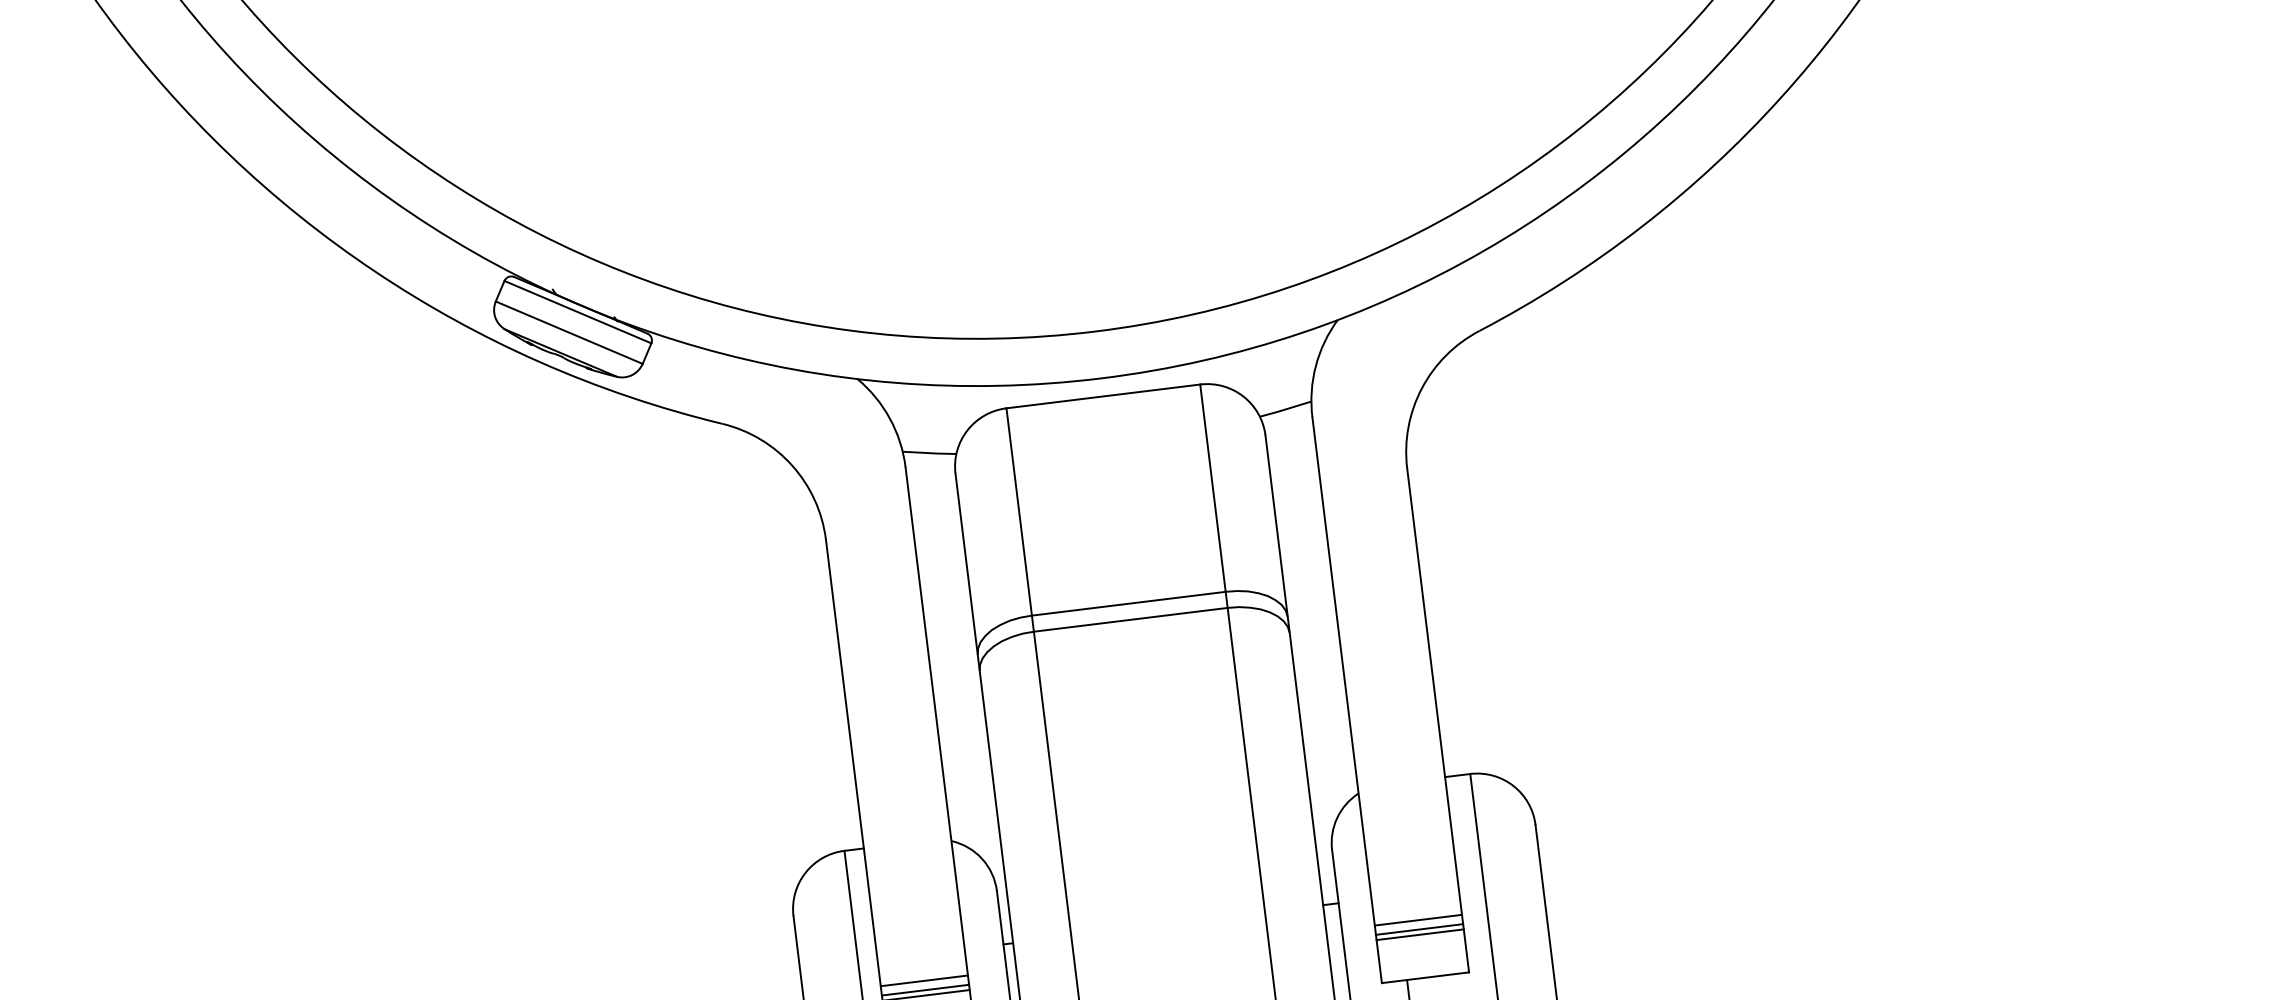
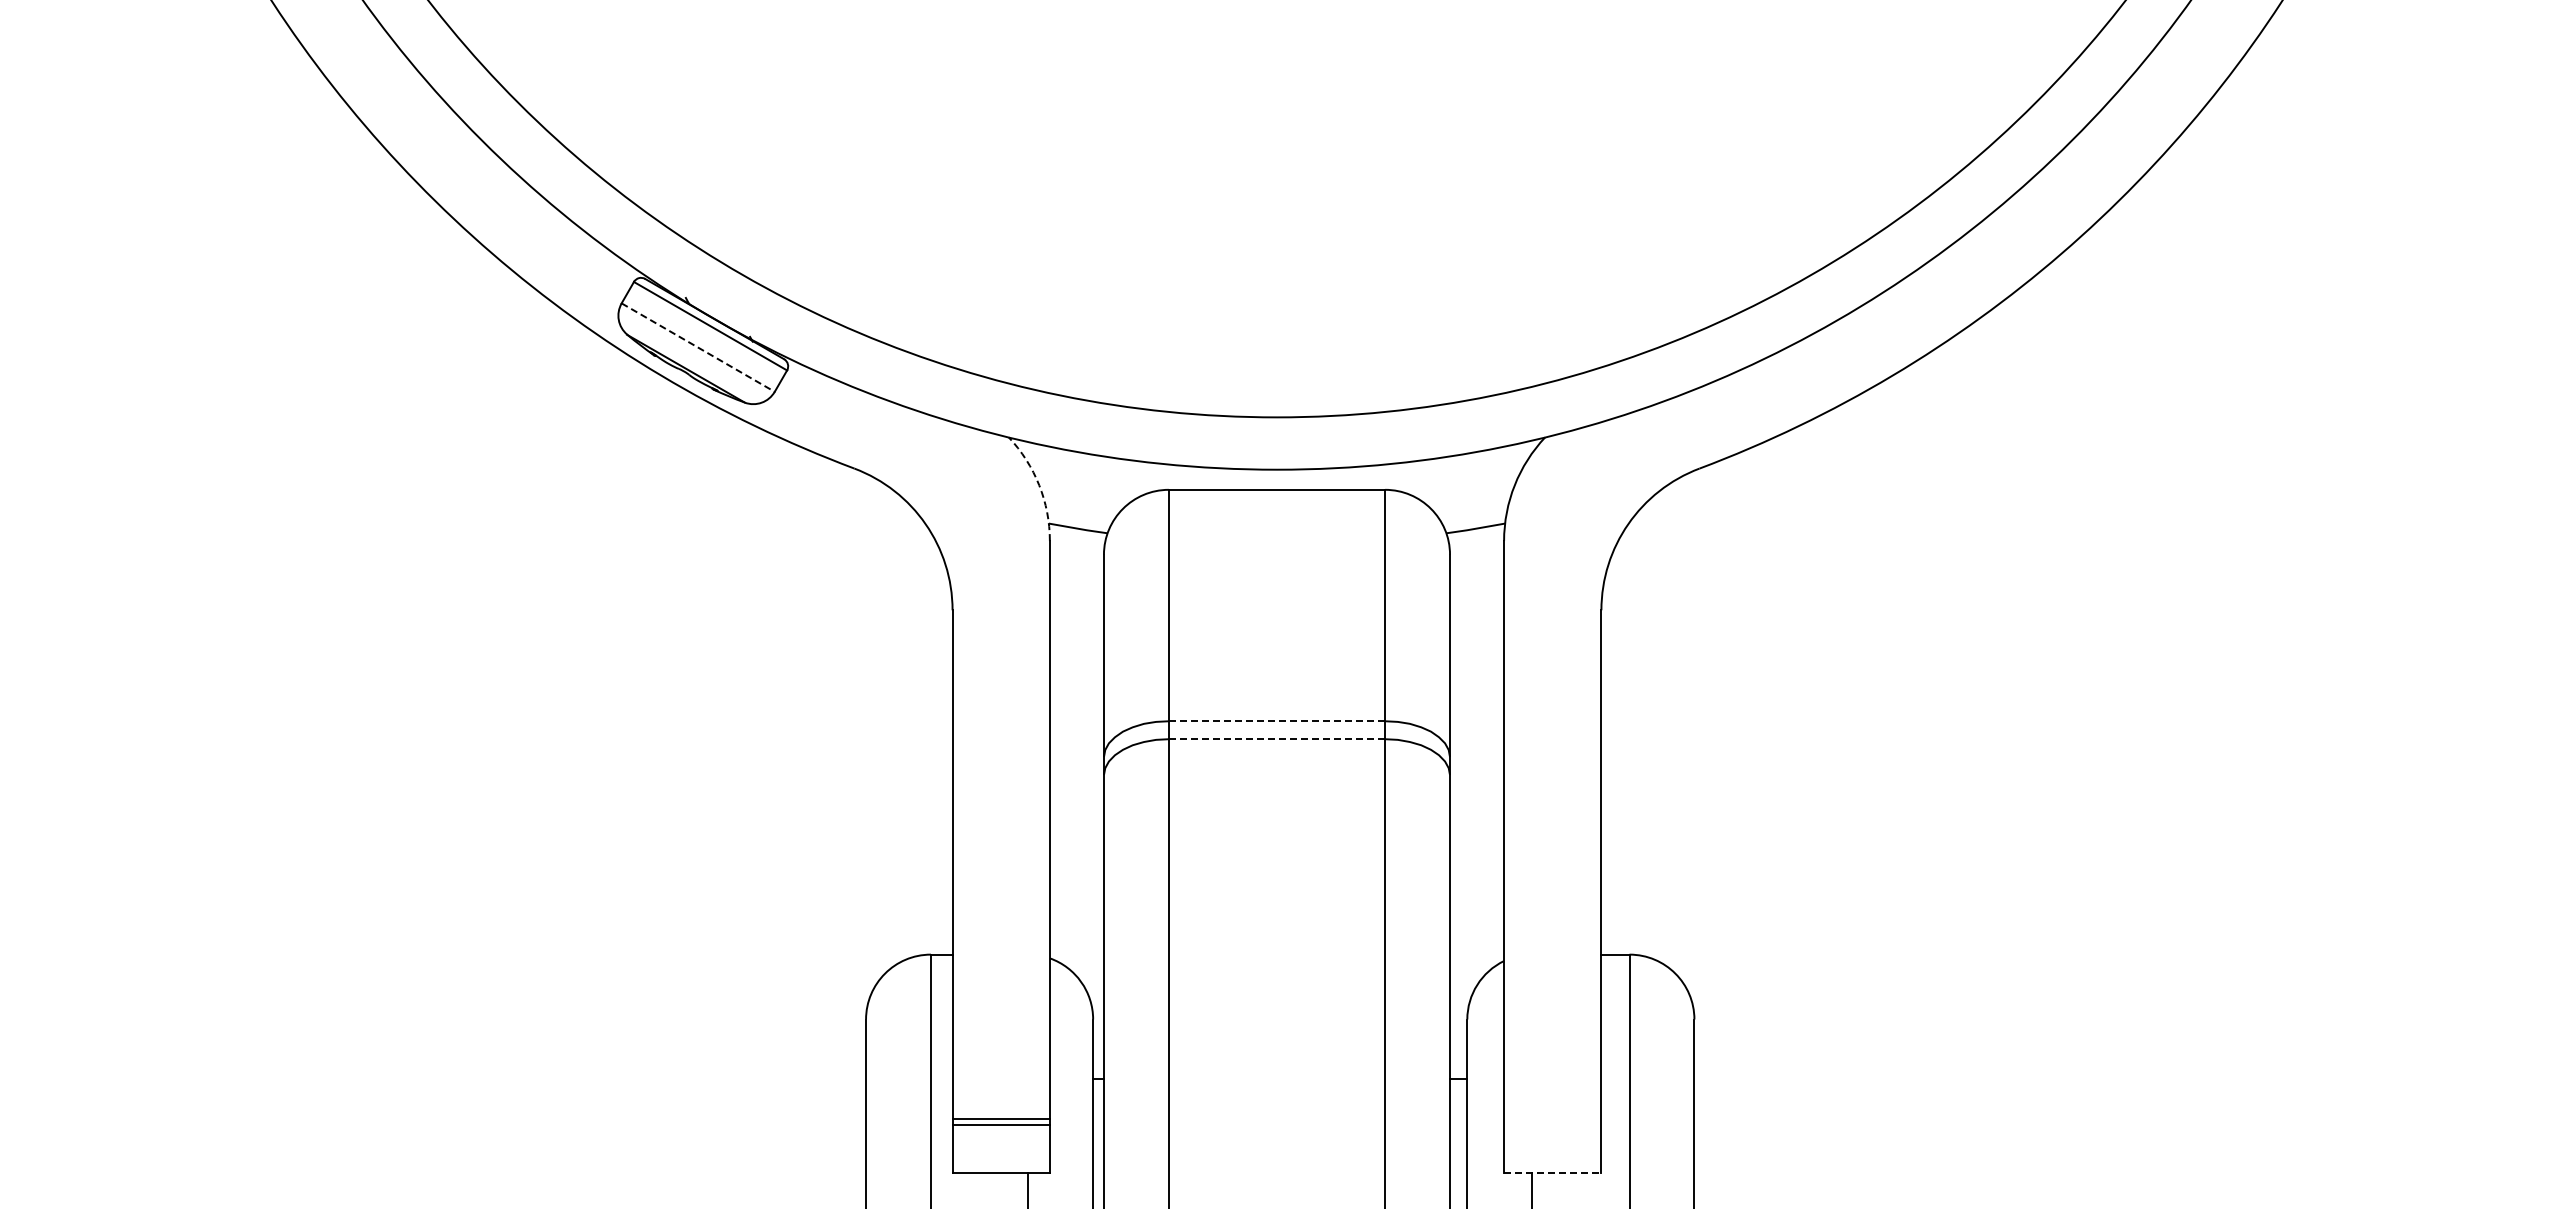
line: (569, 332) -> (698, 347), solid -> dashed
arc: (890, 418) -> (1039, 485), solid -> dashed
line: (1129, 603) -> (1277, 721), solid -> dashed
line: (1131, 620) -> (1277, 739), solid -> dashed
line: (1418, 920) -> (1552, 1108), removed
line: (1419, 929) -> (1552, 1118), removed
line: (1419, 934) -> (1552, 1124), removed
line: (1425, 977) -> (1552, 1172), solid -> dashed
line: (923, 981) -> (1000, 1108), removed

